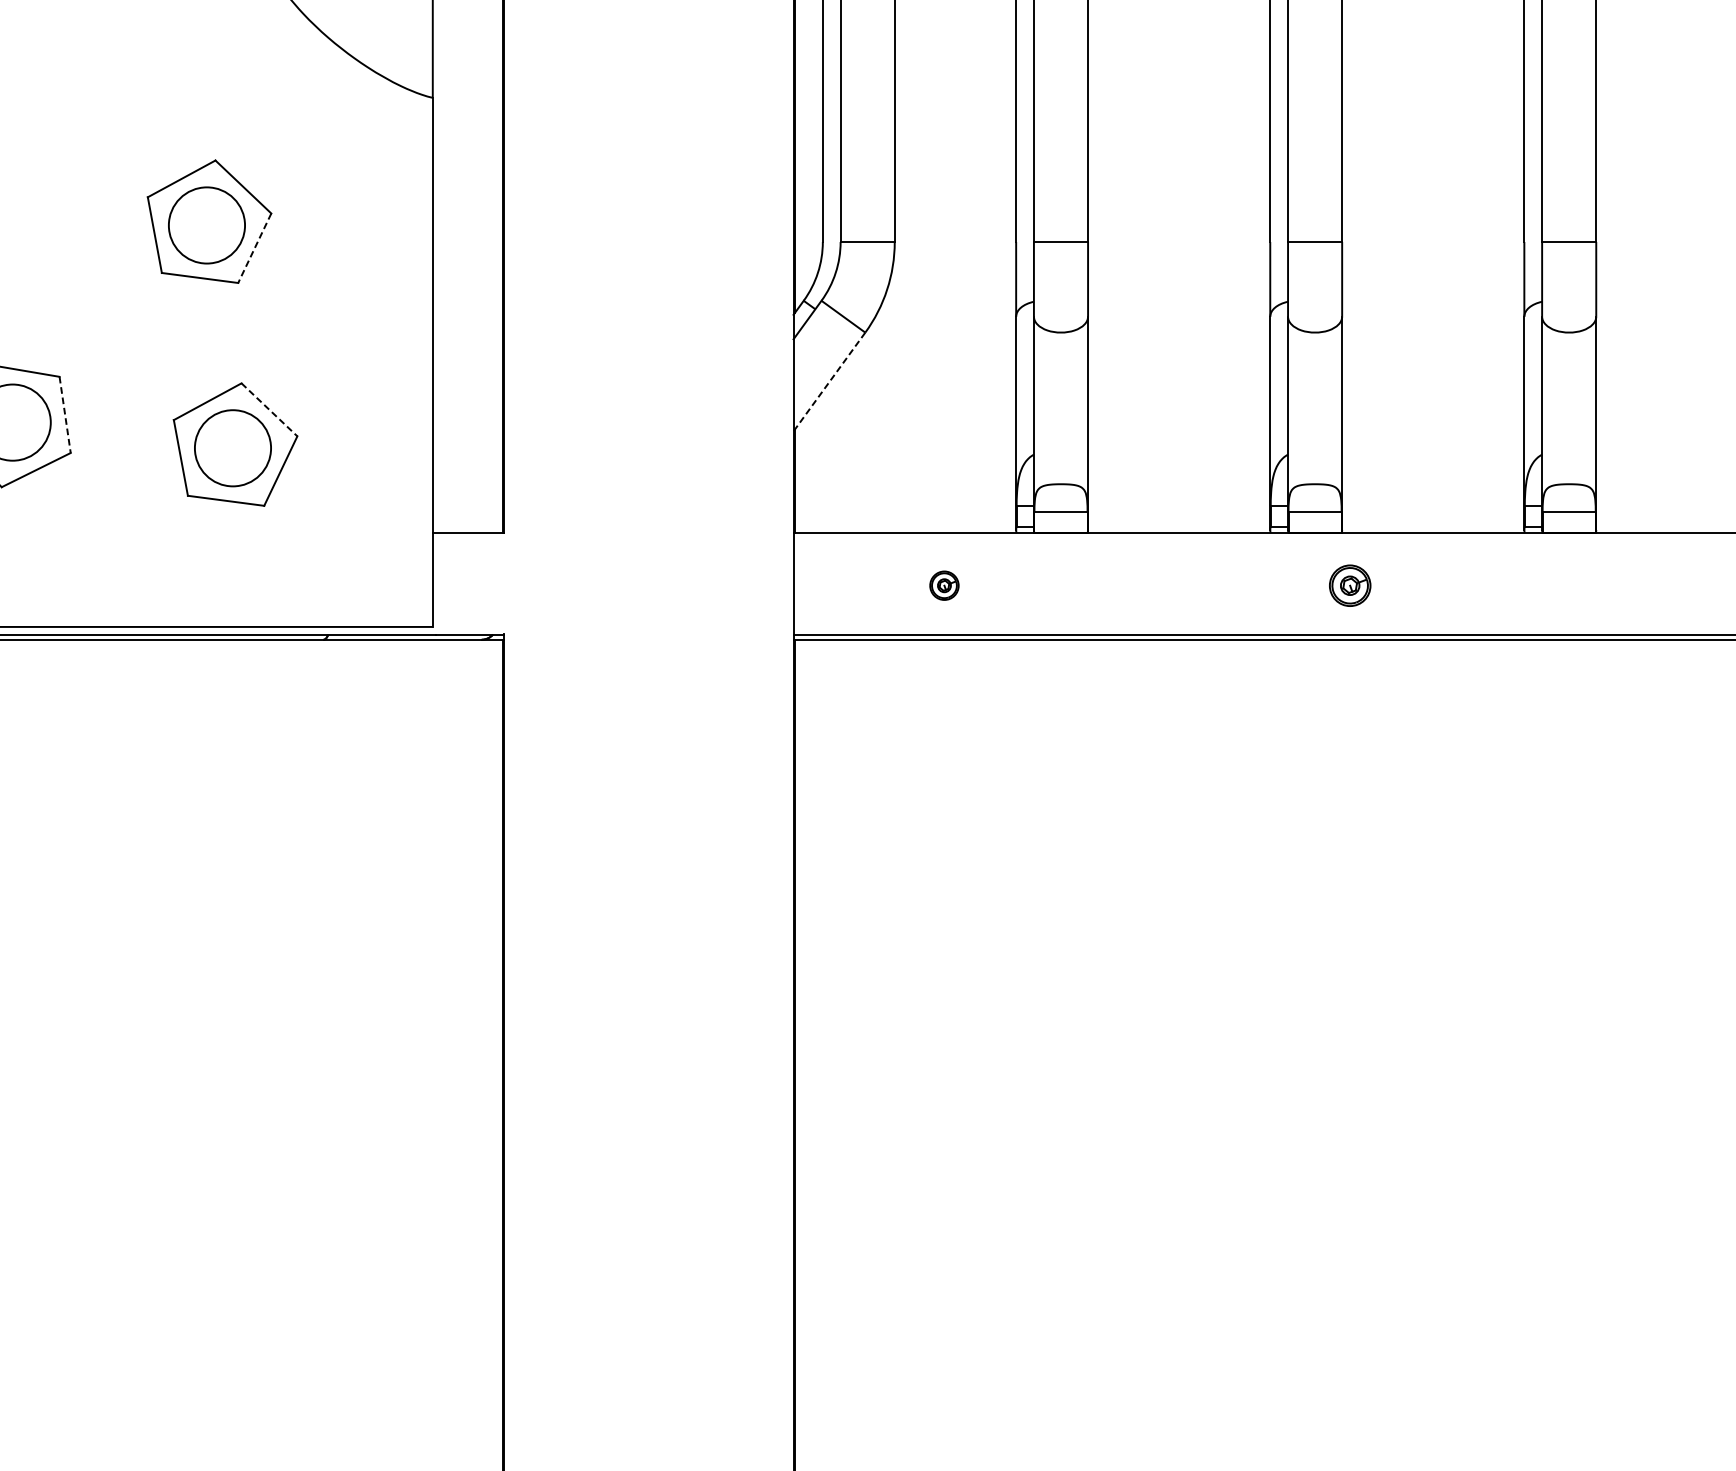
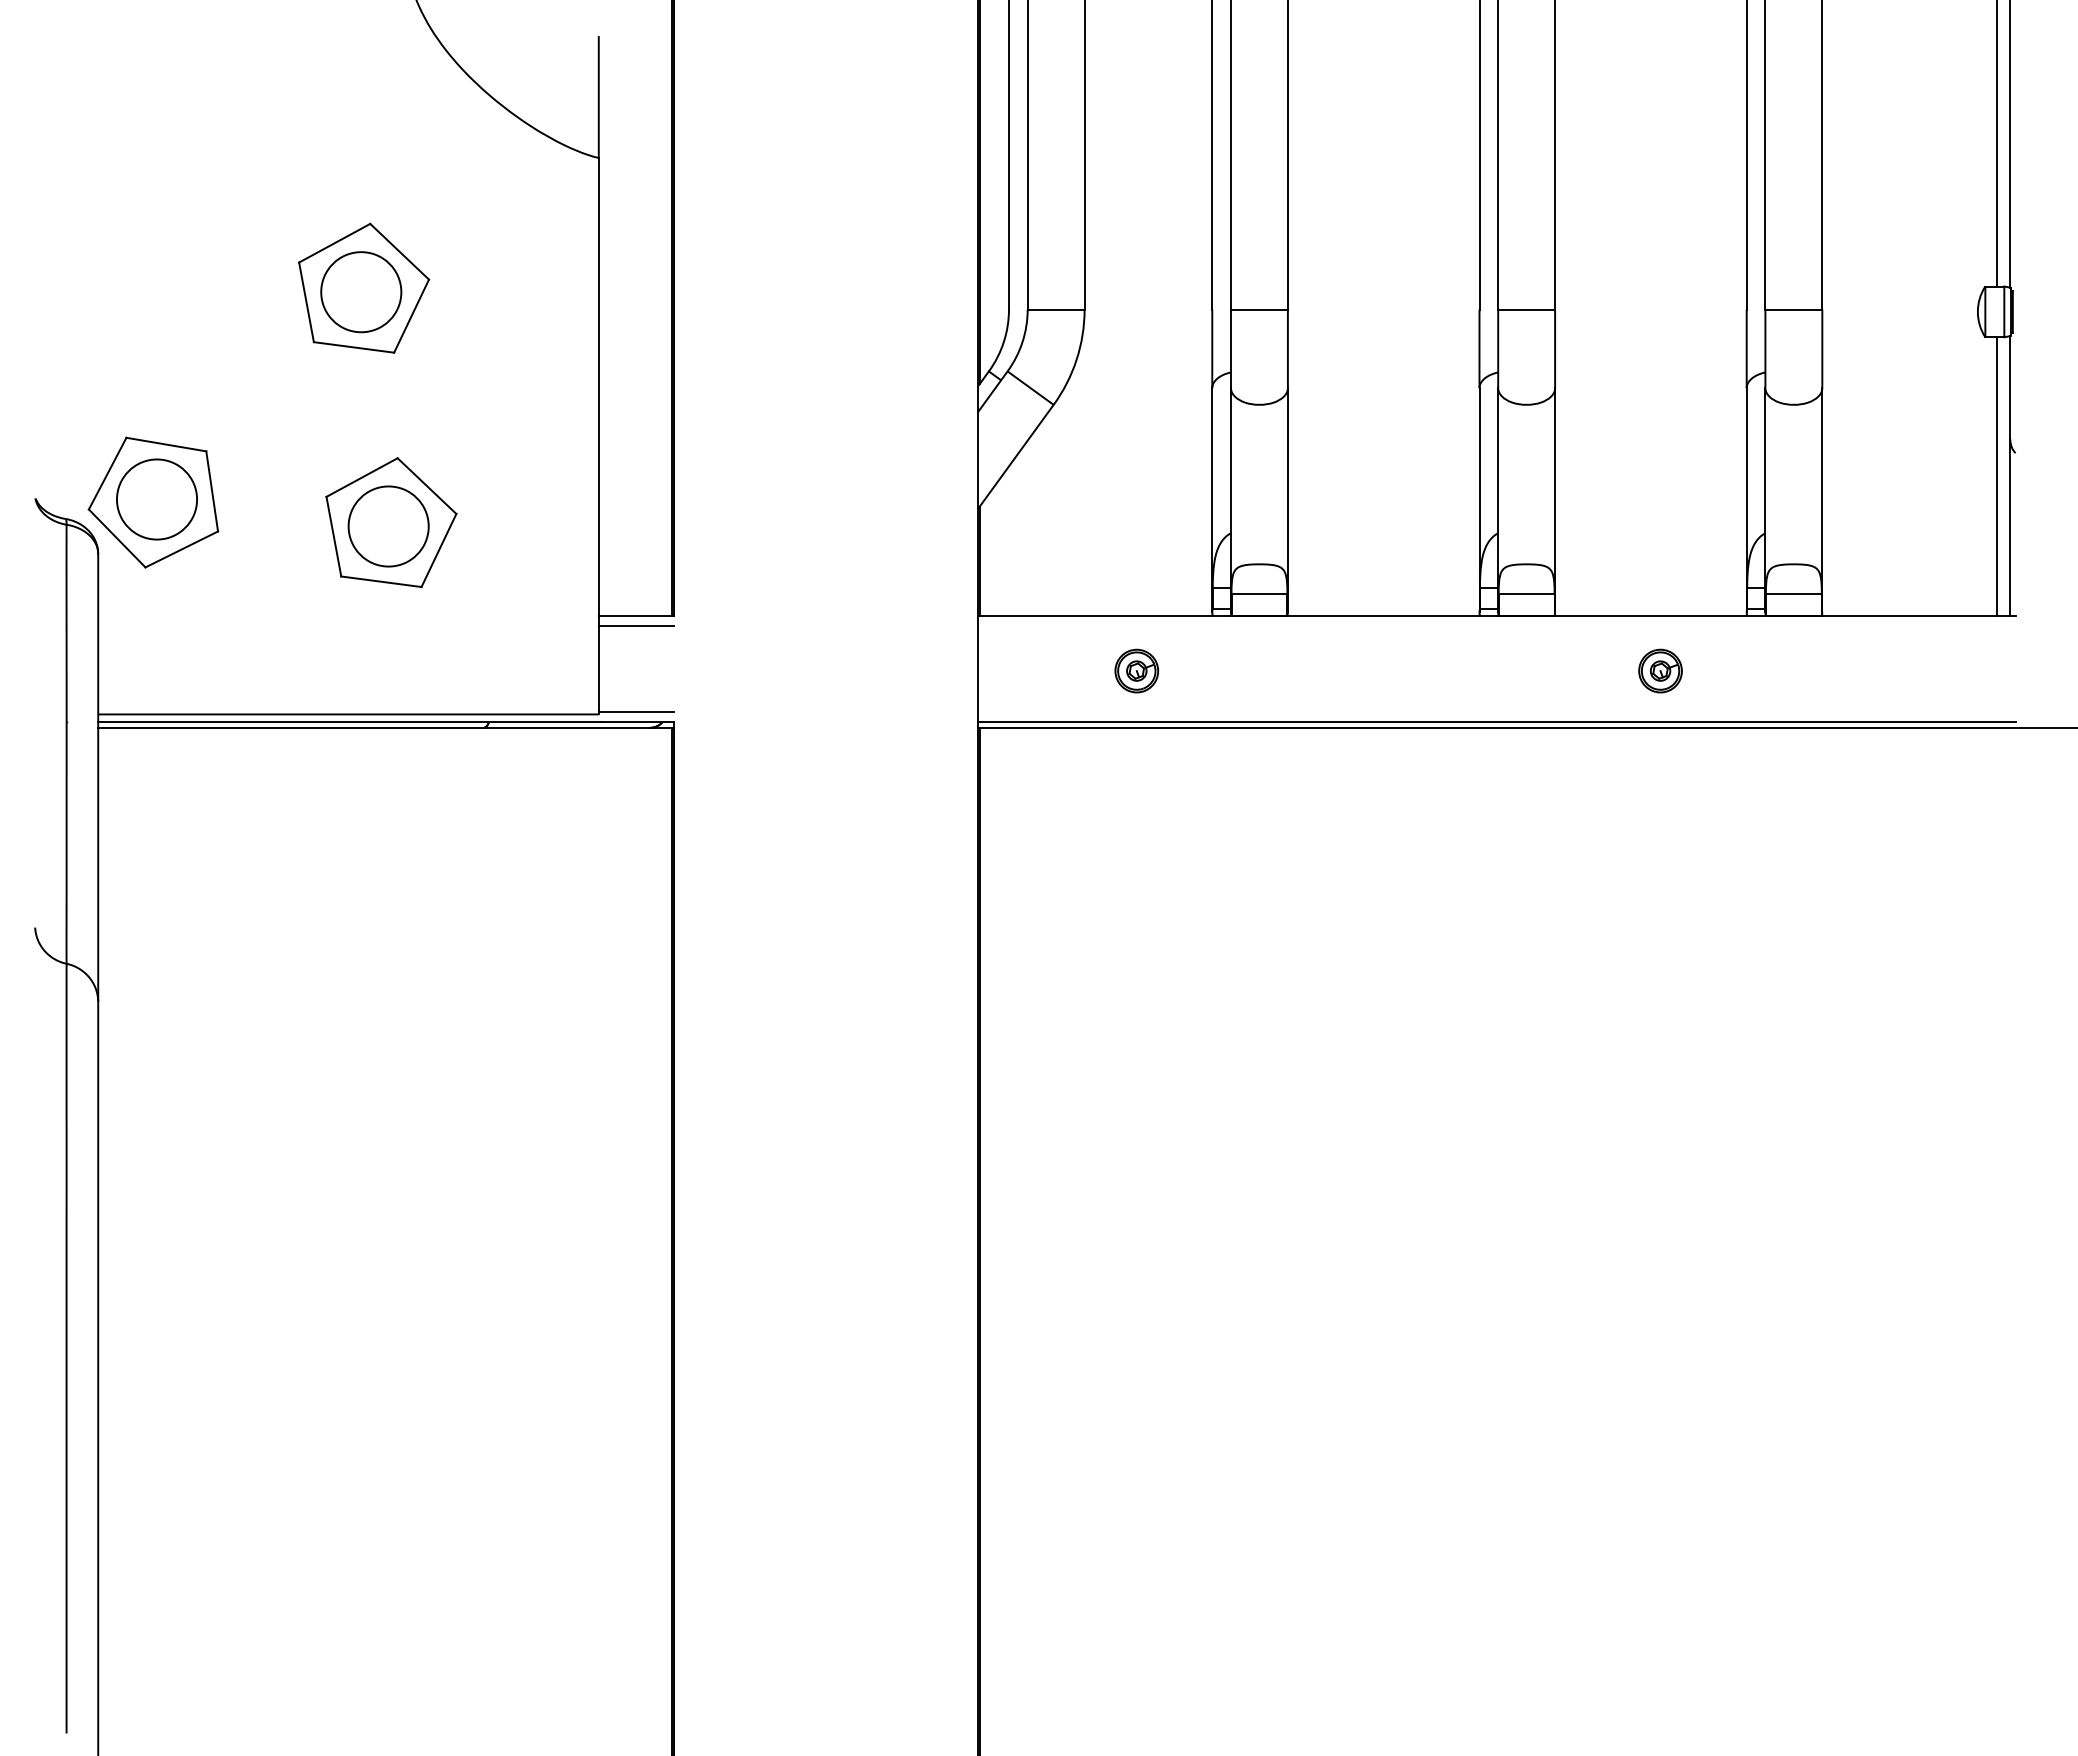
line: (254, 248) -> (411, 316), dashed -> solid
line: (829, 382) -> (1015, 457), dashed -> solid
line: (269, 410) -> (427, 486), dashed -> solid
line: (65, 414) -> (212, 491), dashed -> solid
line: (467, 543) -> (635, 626), added
part: (944, 585) -> (1136, 670), size x1.43
part: (1350, 585) -> (1660, 670), moved
line: (467, 624) -> (635, 711), added

